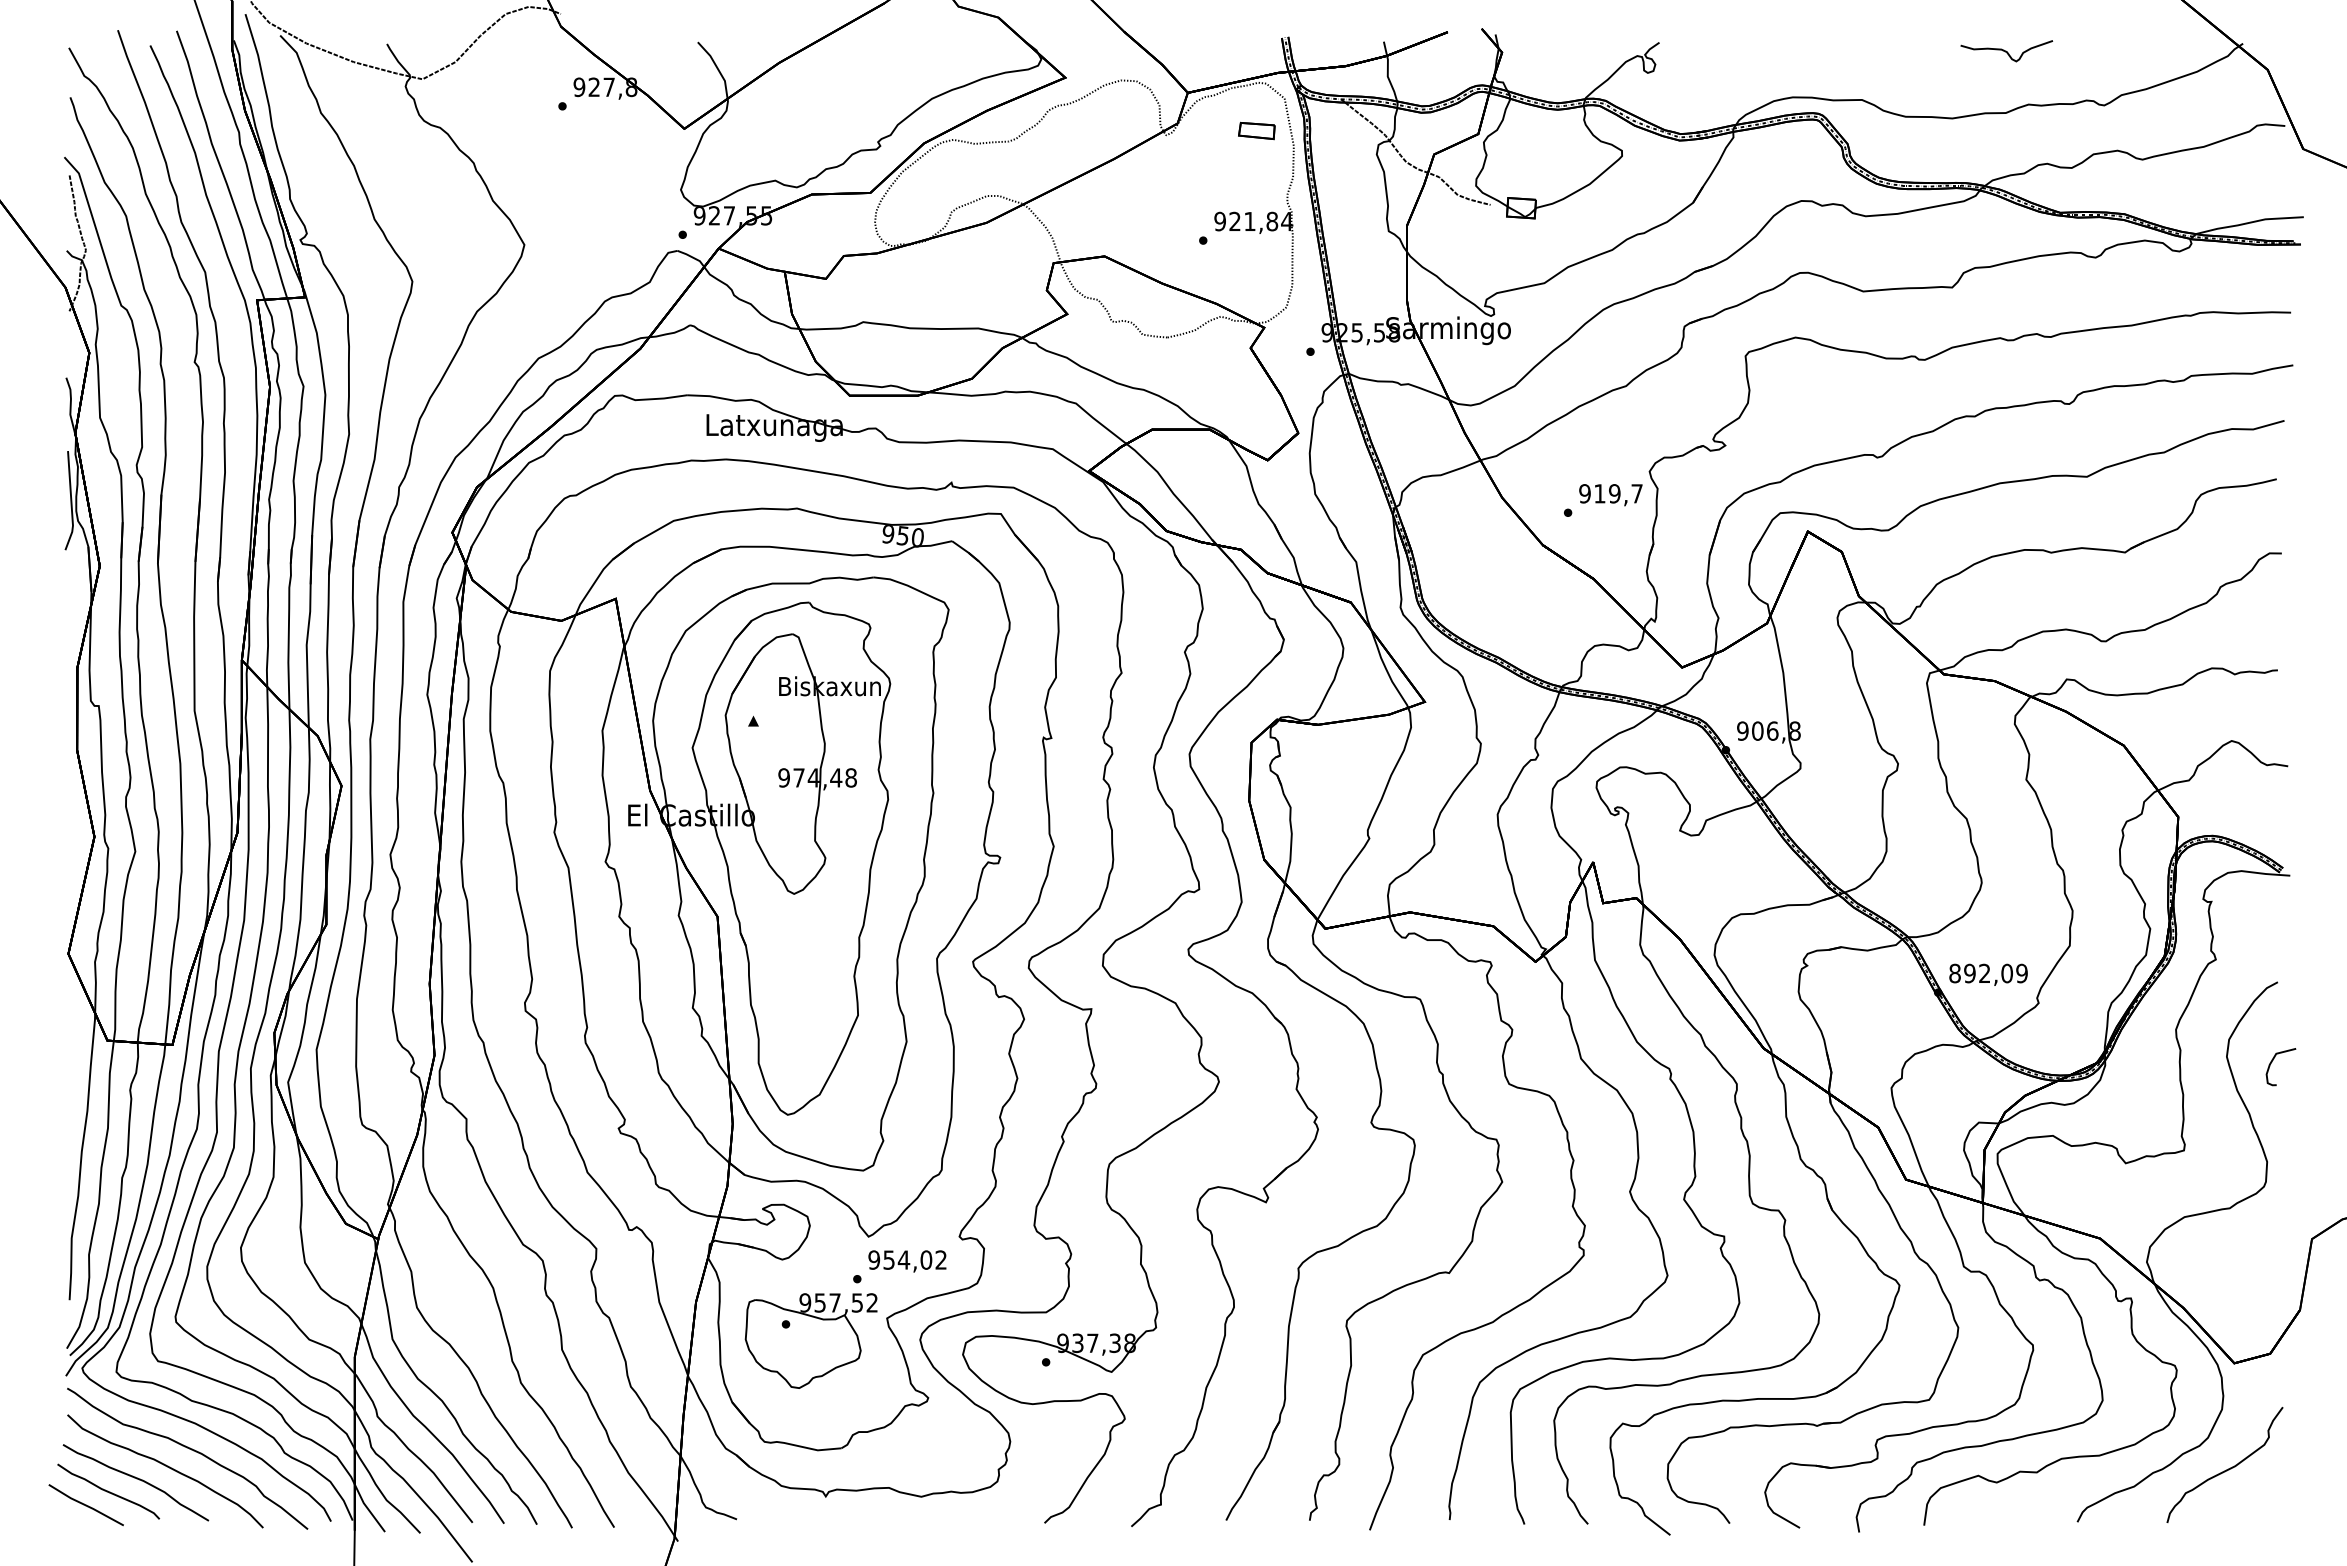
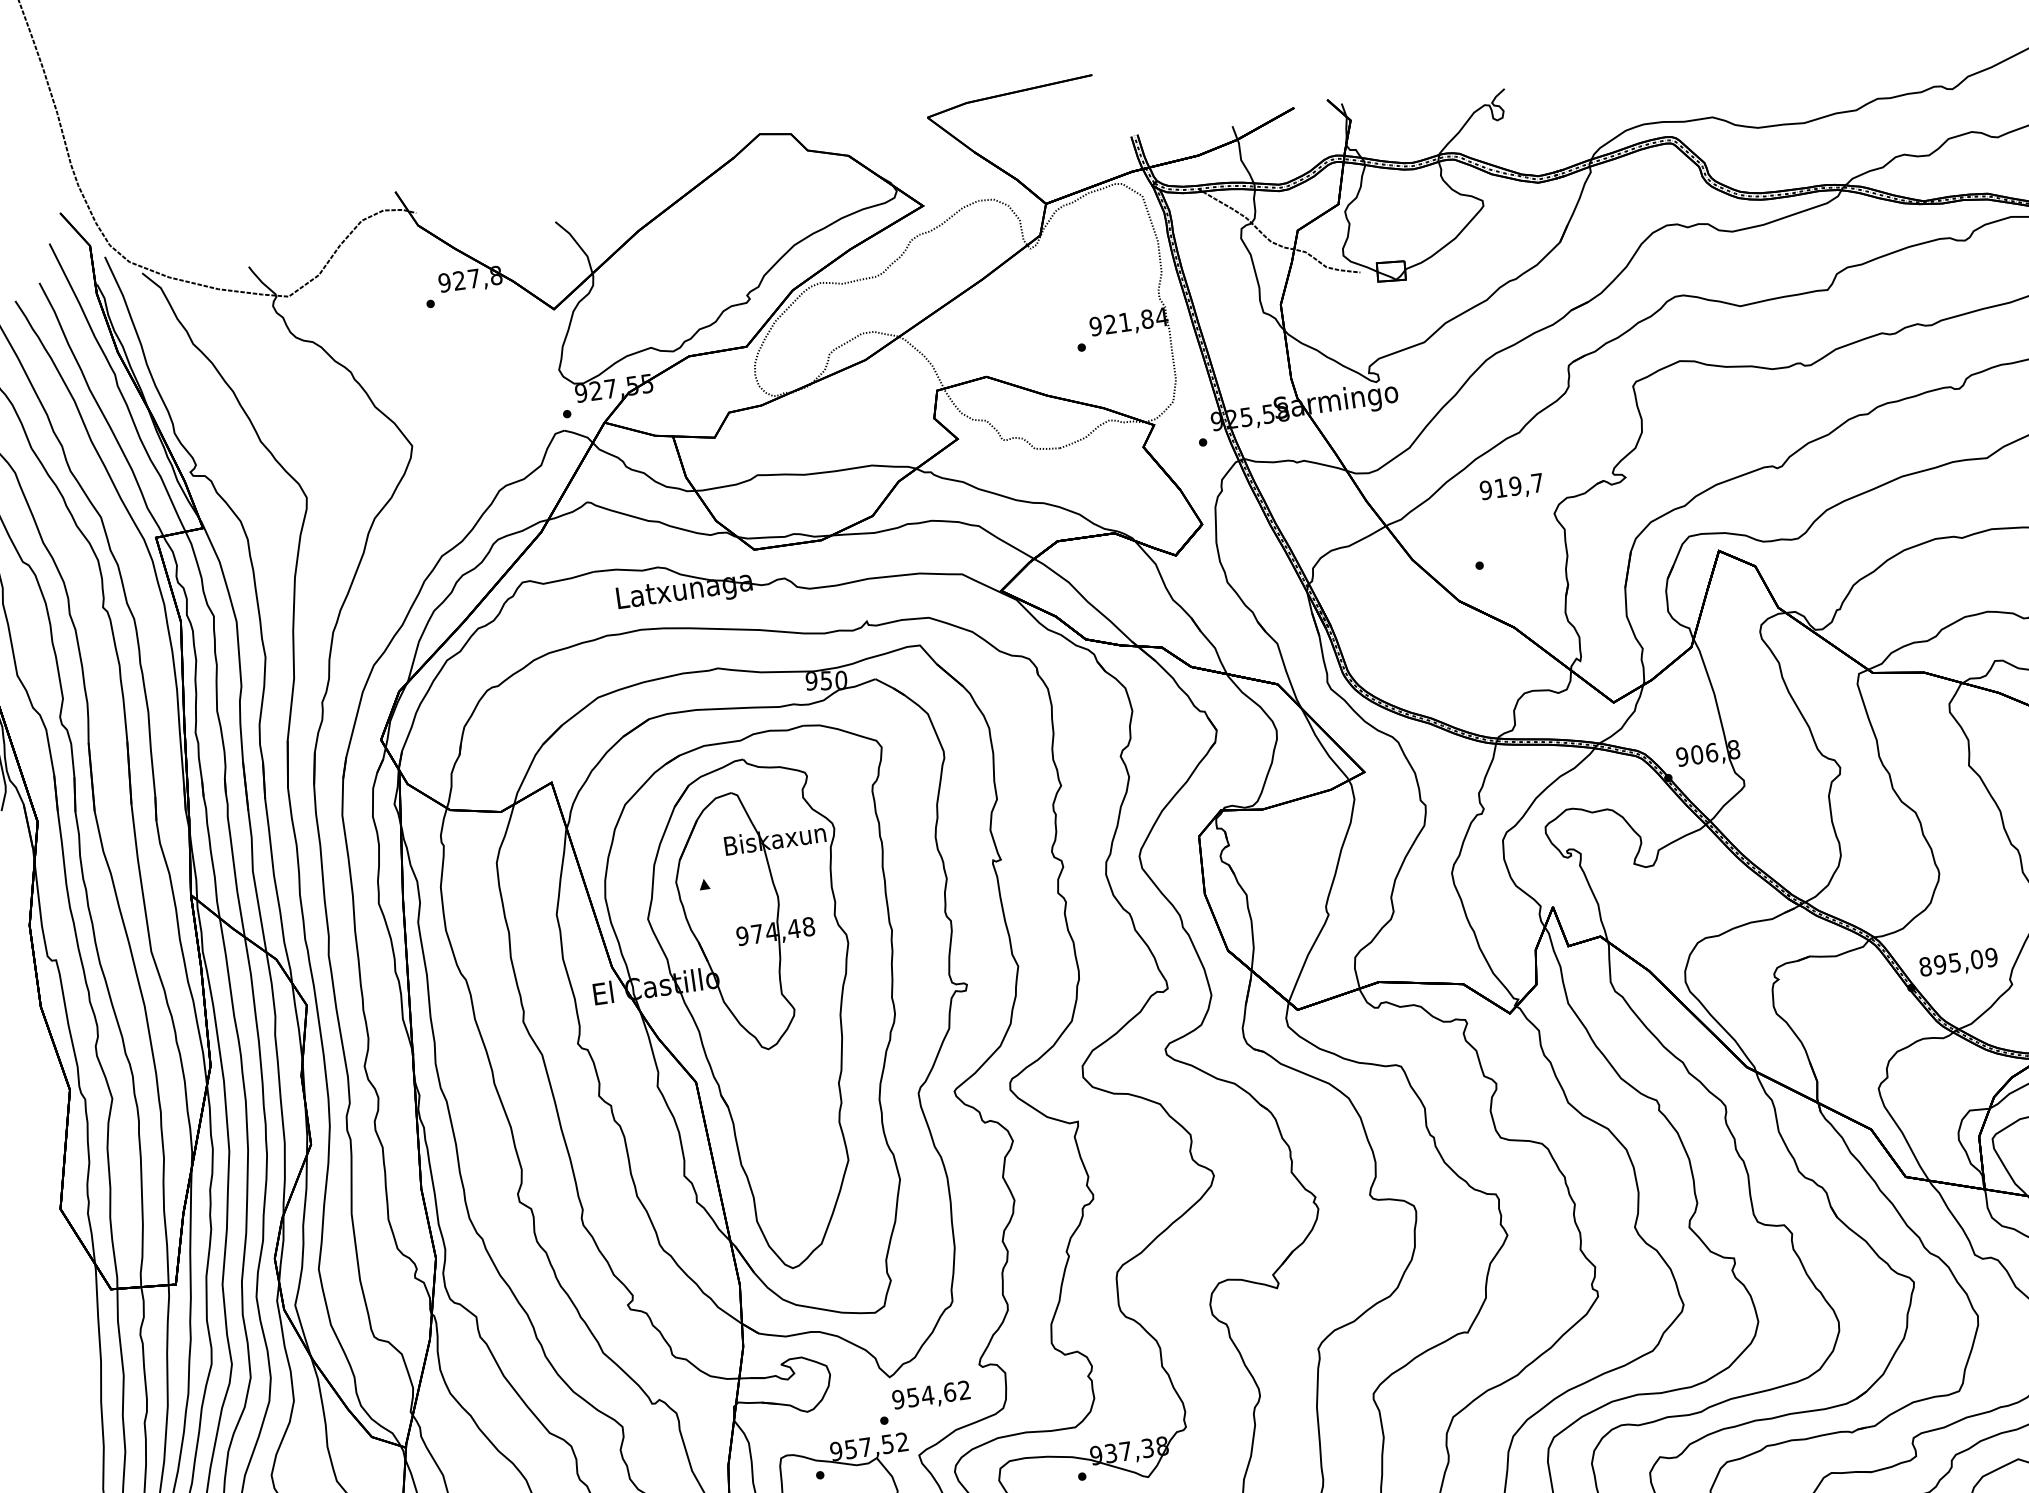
curve: (2006, 51) -> (1848, 49), removed
part: (1256, 130) -> (1119, 231), removed
text: (1610, 495) -> (1511, 488), moved
text: (1984, 973) -> (1954, 962), 892,09 -> 895,09
text: (926, 1259) -> (949, 1391), 954,02 -> 954,62

